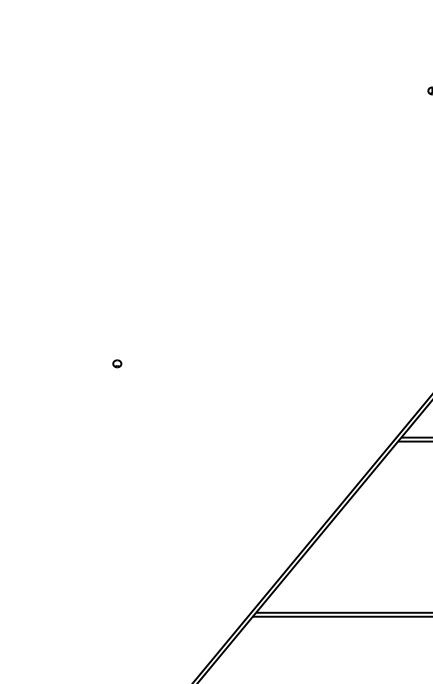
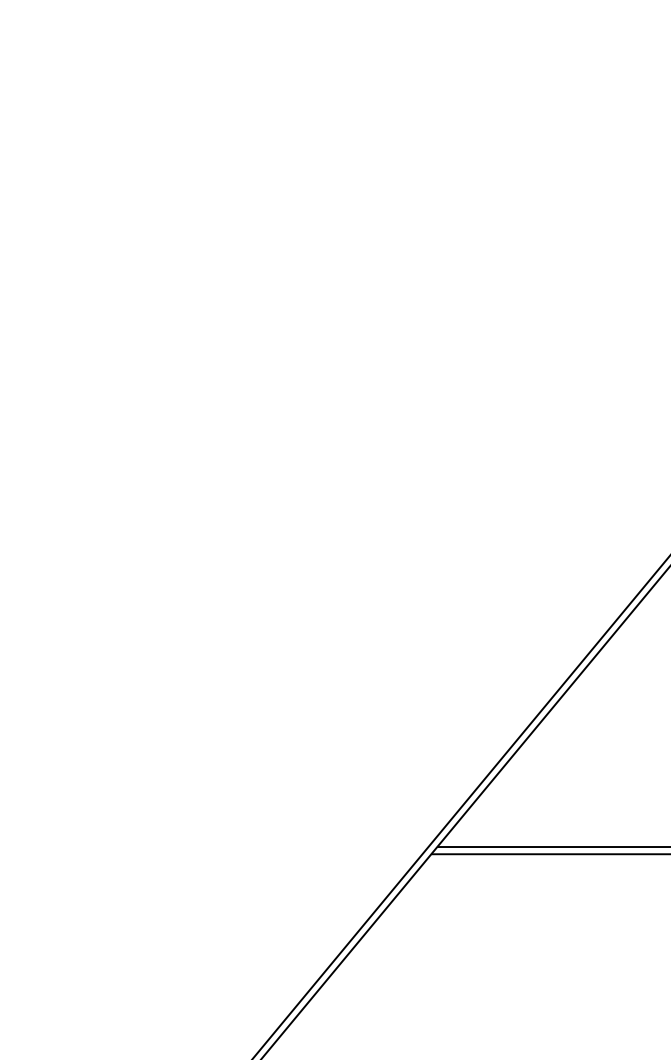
part: (117, 363) -> (182, 389), removed

